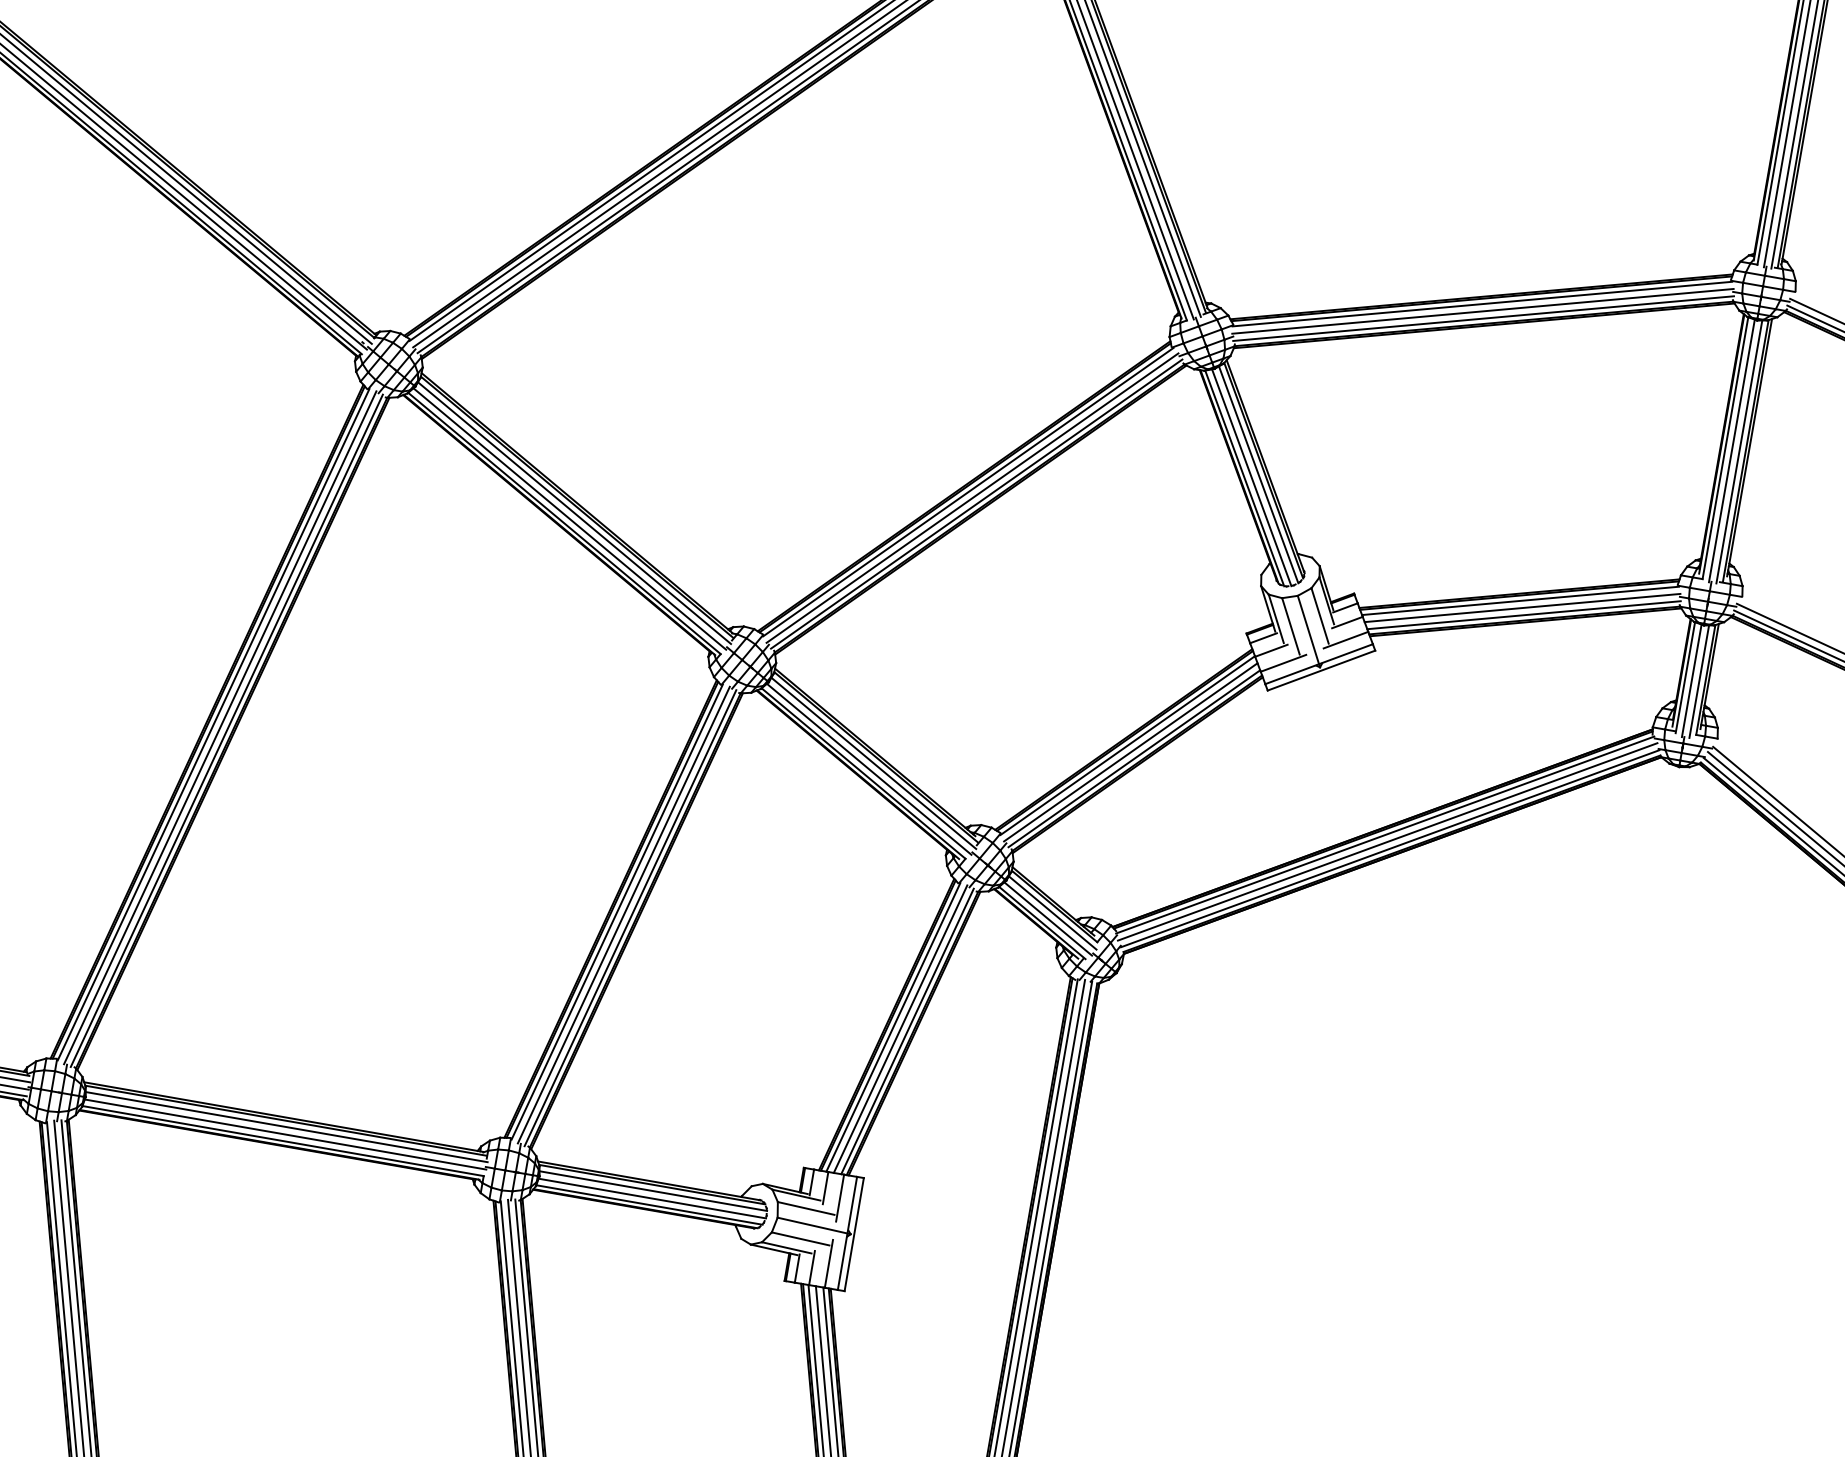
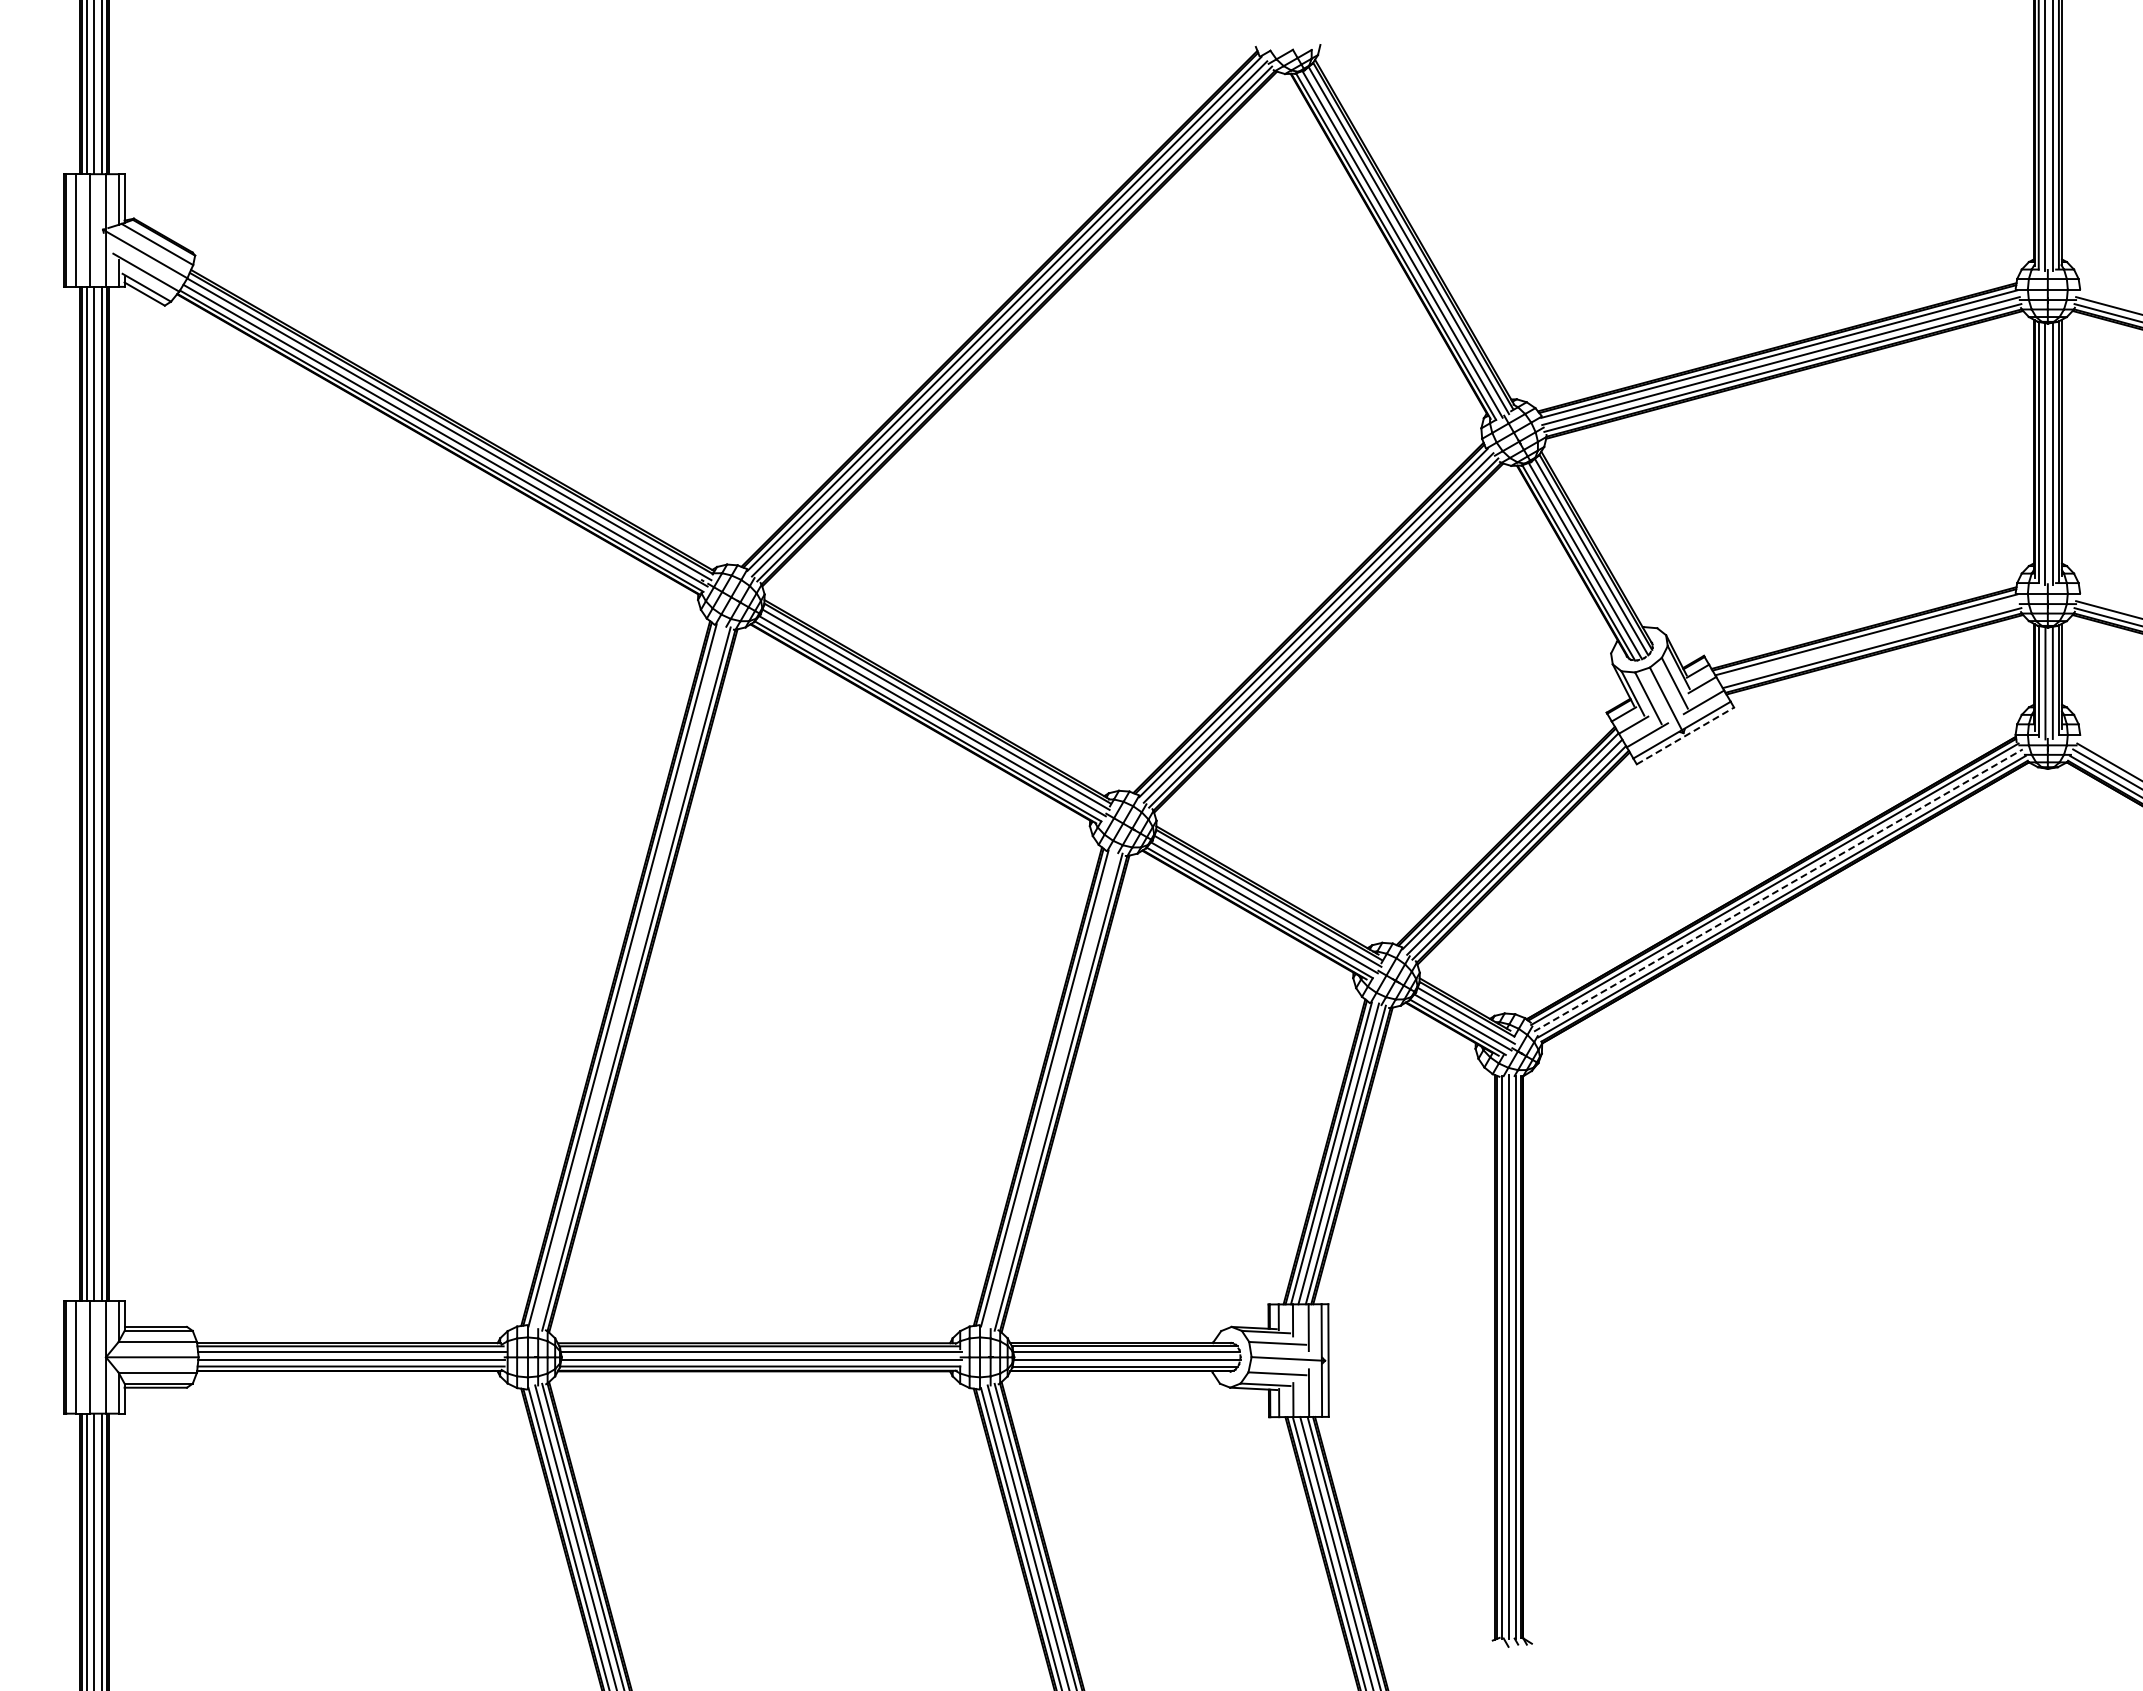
line: (1522, 608) -> (1869, 641), removed
line: (1321, 670) -> (1685, 735), solid -> dashed
line: (220, 728) -> (629, 977), removed
line: (1387, 841) -> (1778, 890), solid -> dashed
line: (623, 915) -> (1051, 1090), removed

